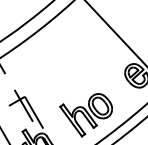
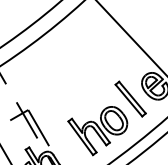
part: (114, 86) -> (130, 98), added

